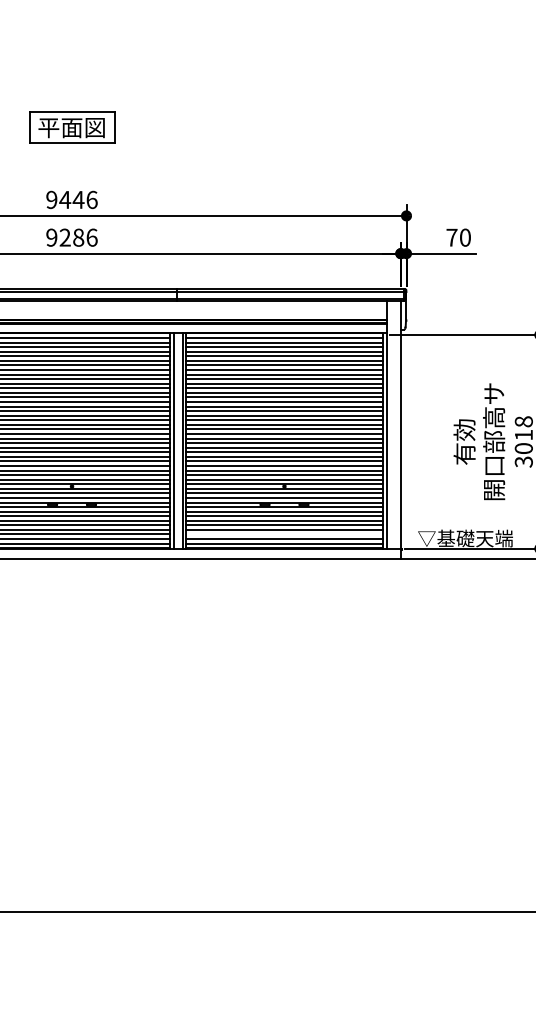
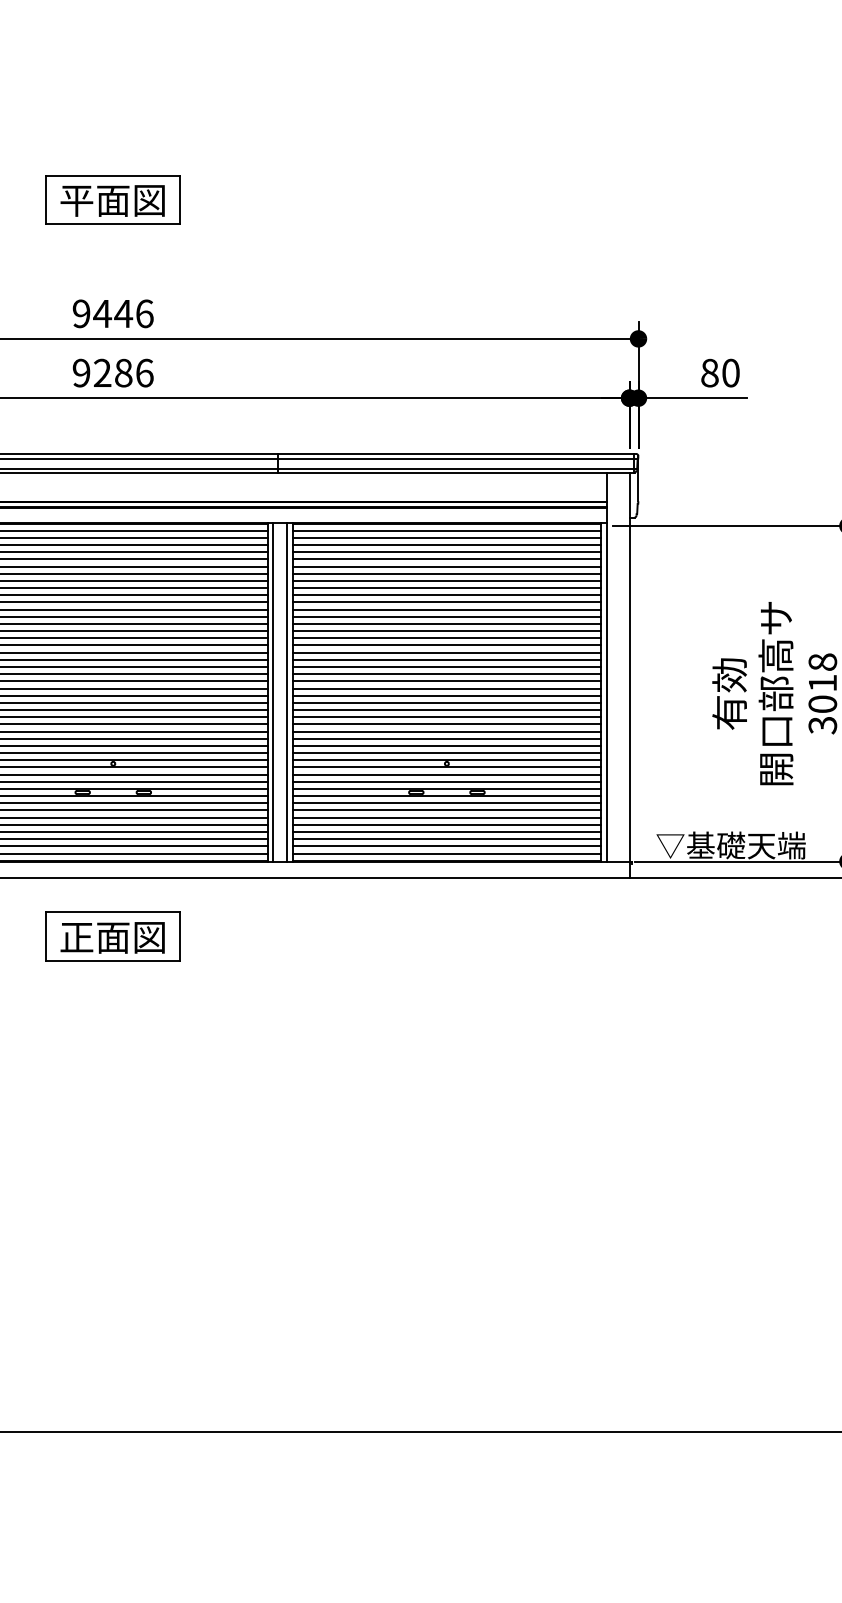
text: (451, 237) -> (709, 372), 70 -> 80
line: (284, 534) -> (446, 839), added
part: (72, 596) -> (114, 936), added

